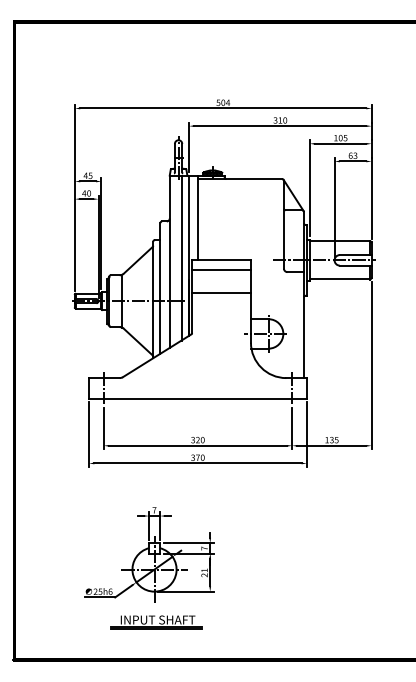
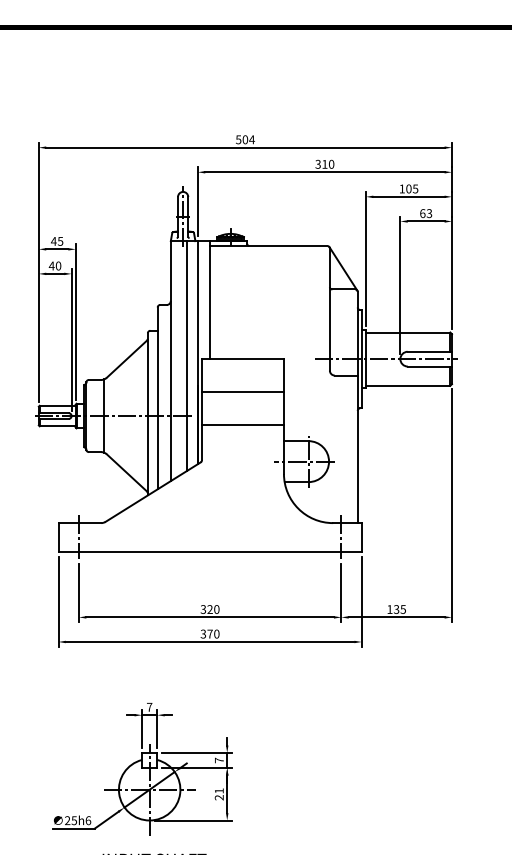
line: (221, 269) -> (242, 391), moved
line: (221, 293) -> (242, 424), moved

